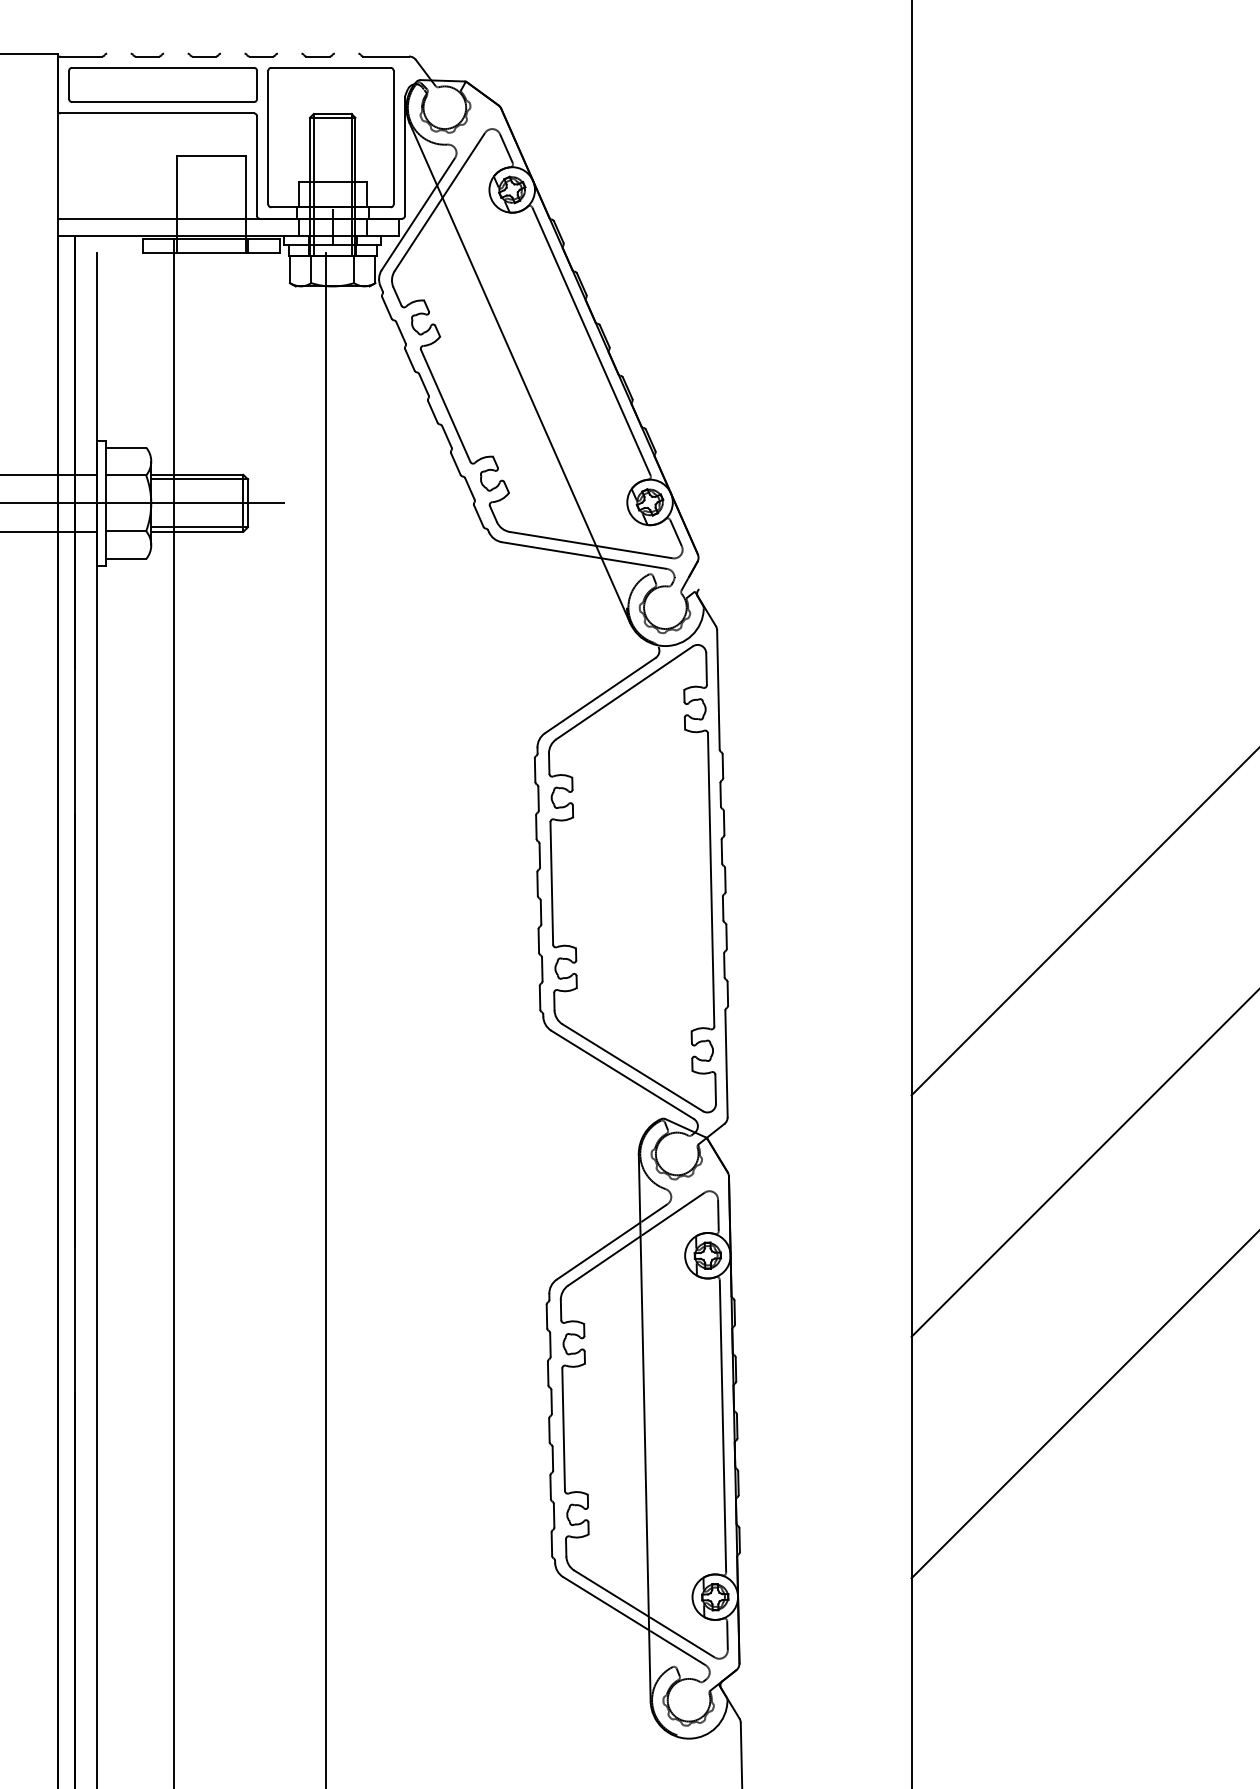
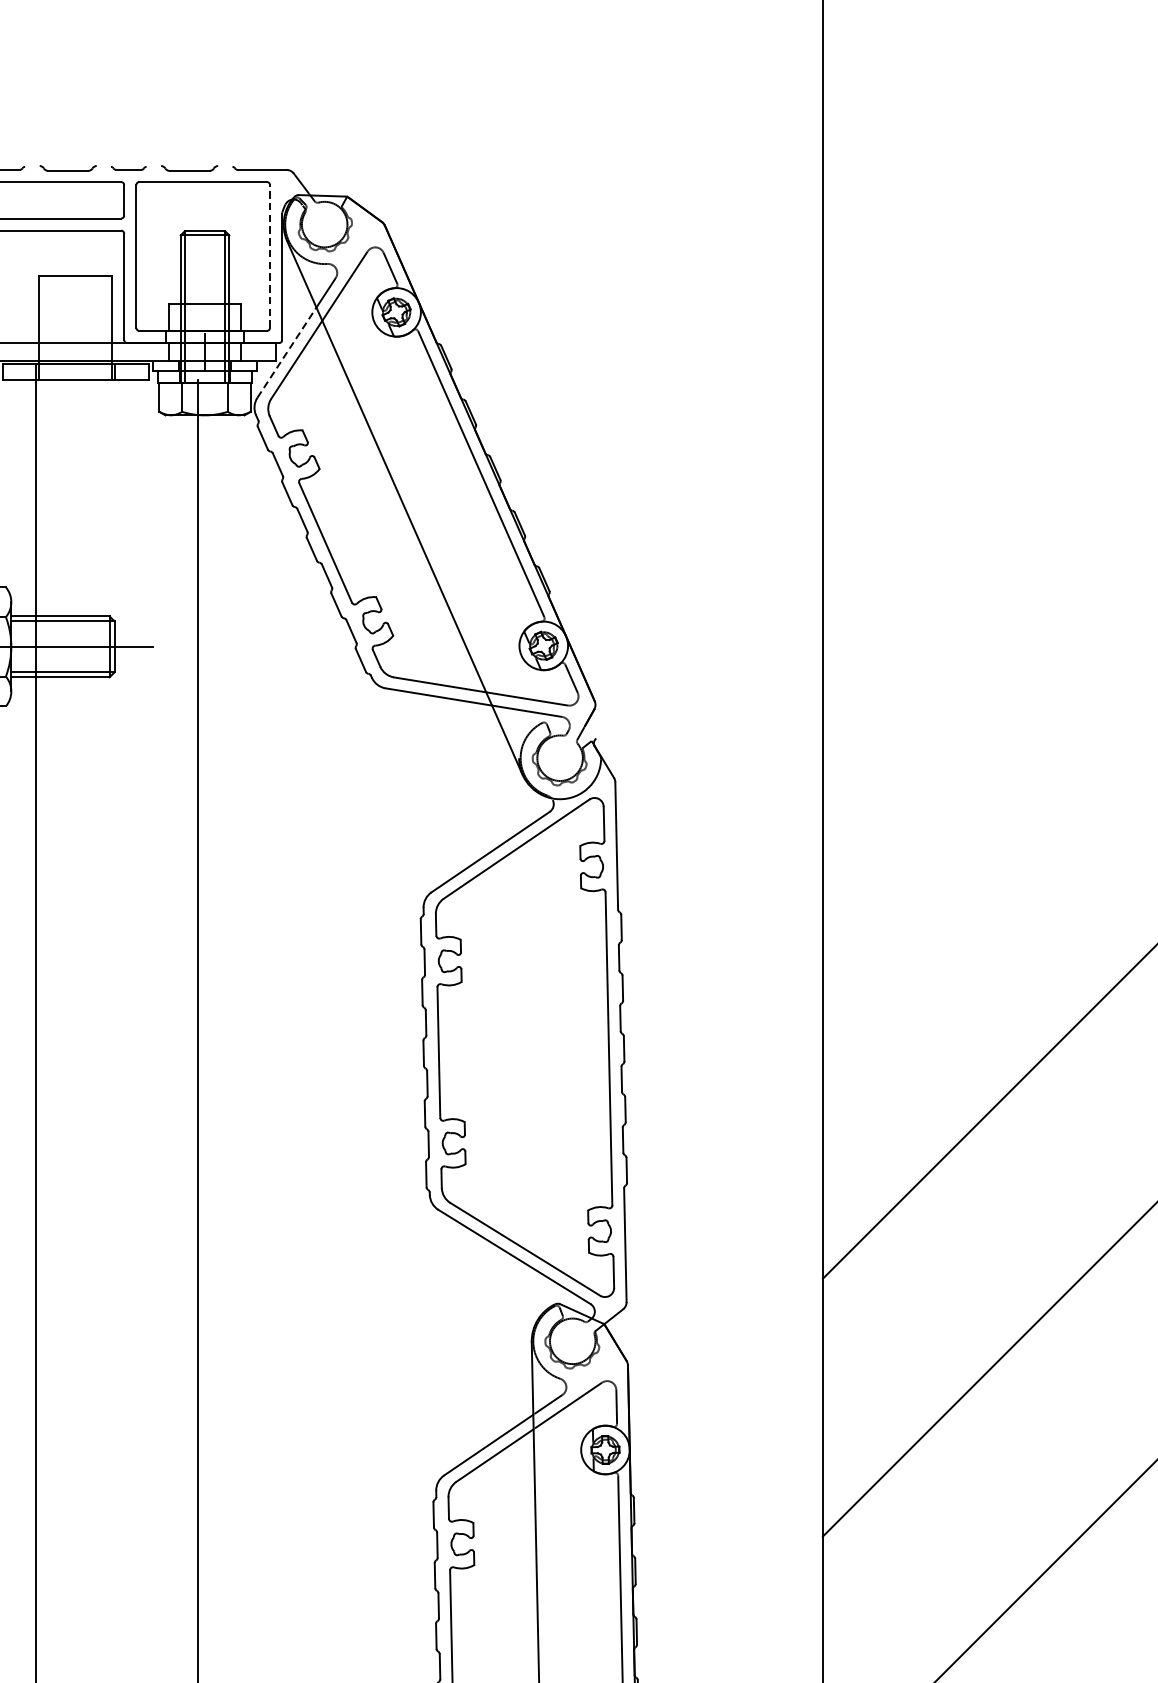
part: (203, 54) -> (67, 167), size x1.6
part: (317, 54) -> (188, 167), size x1.6
line: (393, 137) -> (269, 256), solid -> dashed
line: (409, 227) -> (286, 352), solid -> dashed

